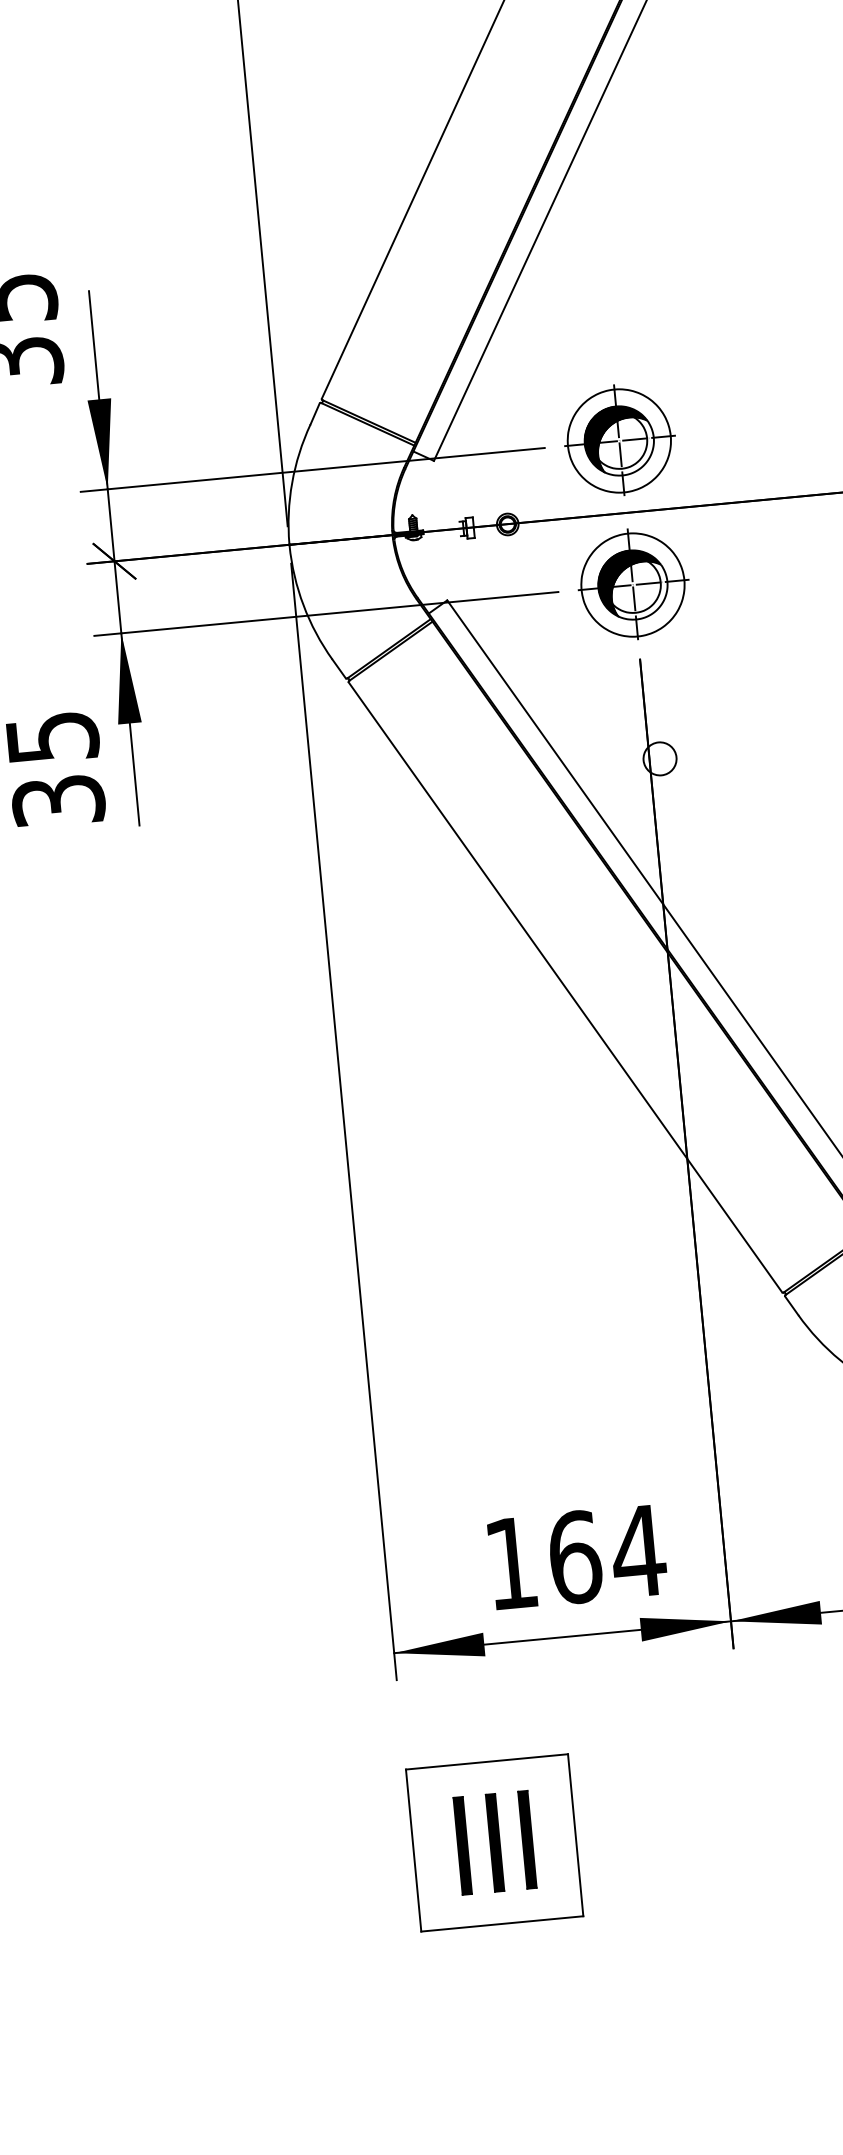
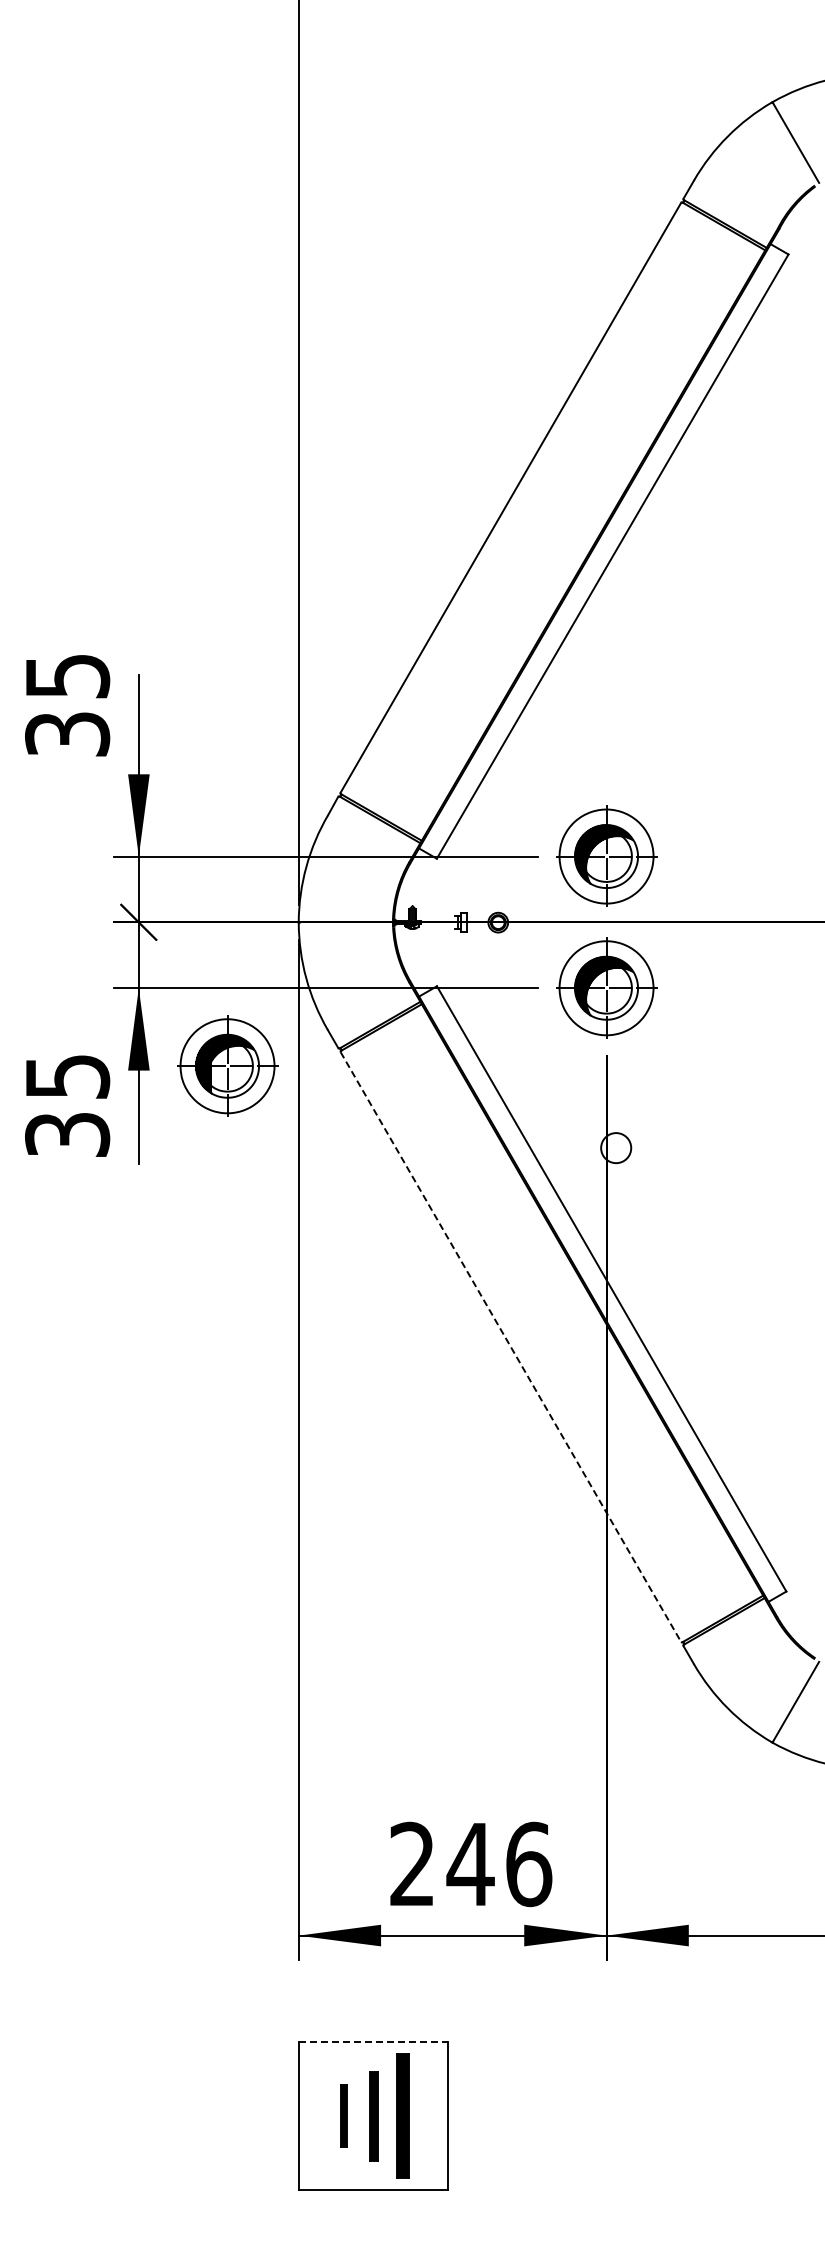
part: (226, 708) -> (227, 1065), added
line: (566, 987) -> (511, 1347), solid -> dashed
text: (575, 1557) -> (471, 1864), 164 -> 246
line: (487, 1762) -> (373, 2042), solid -> dashed
part: (527, 1840) -> (403, 2116), size x1.4
part: (463, 1846) -> (344, 2116), size x0.7

